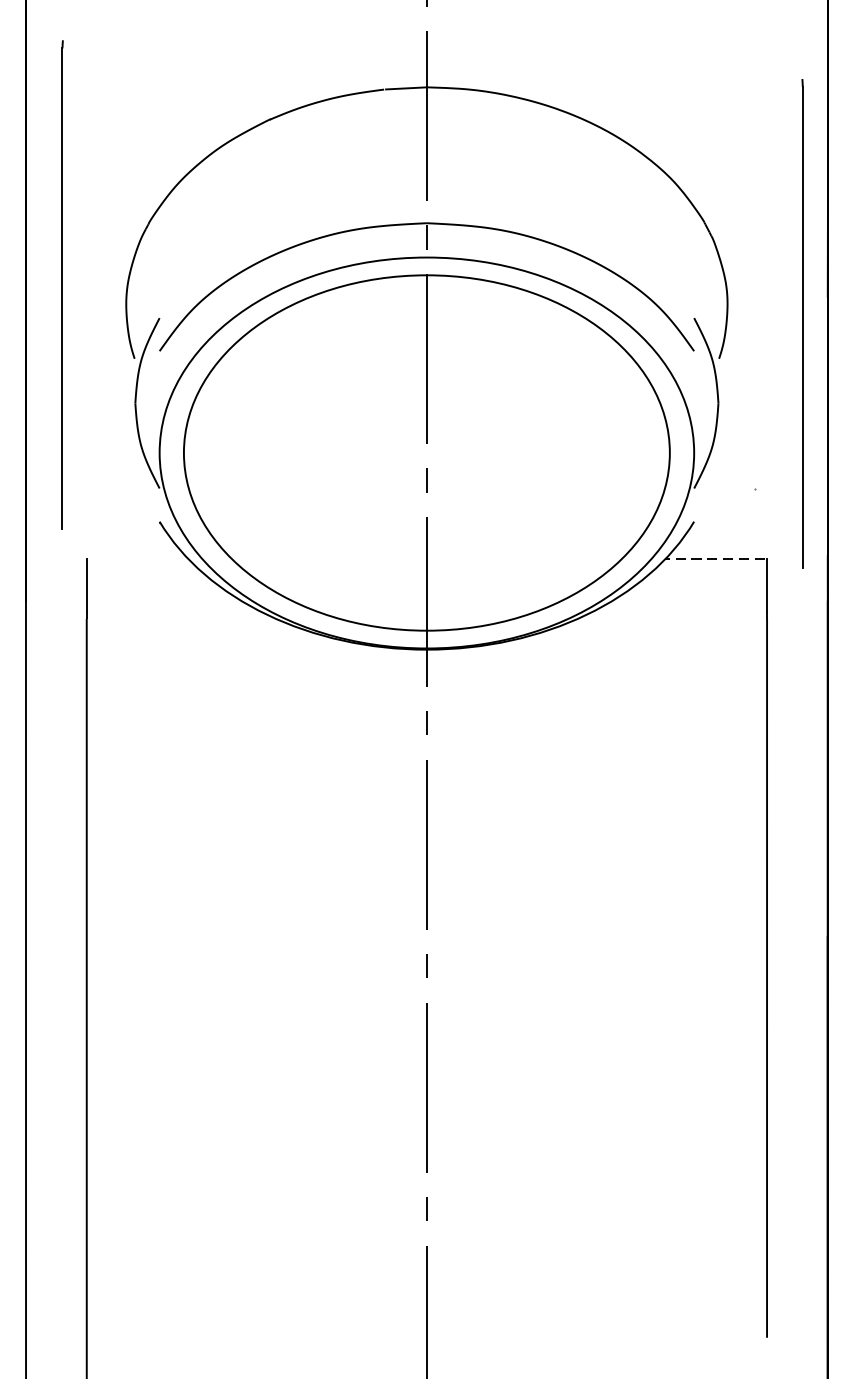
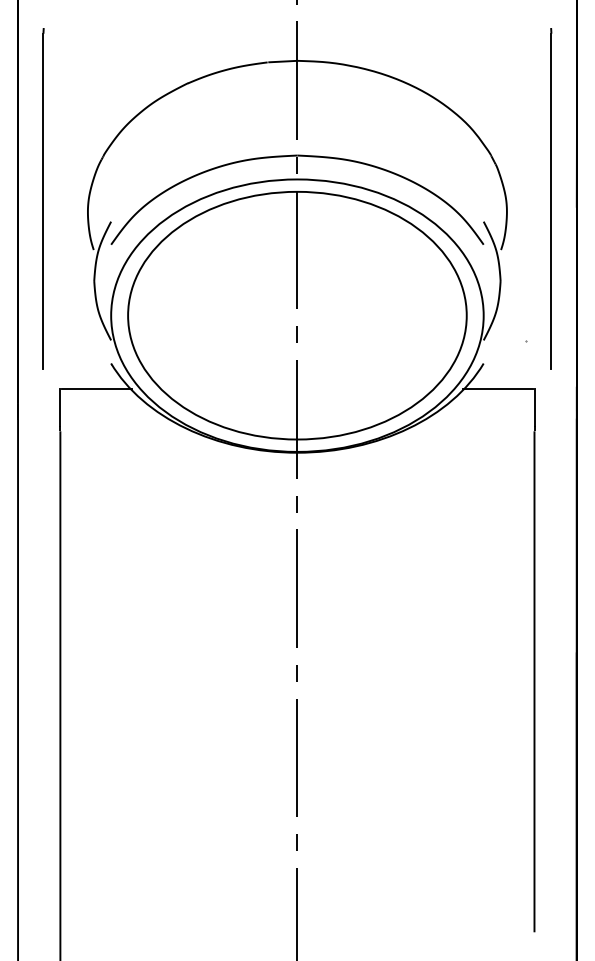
line: (802, 323) -> (551, 198), moved
line: (138, 558) -> (96, 389), added
line: (713, 558) -> (497, 389), dashed -> solid

